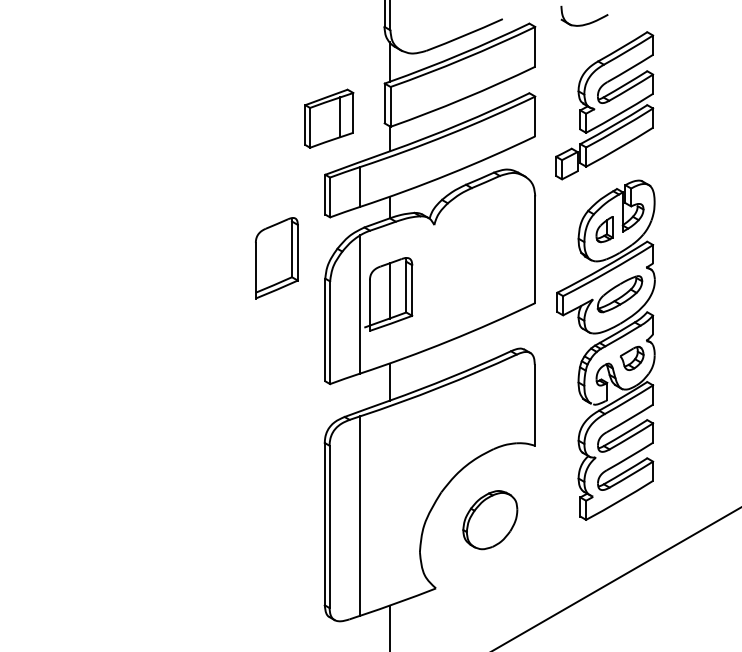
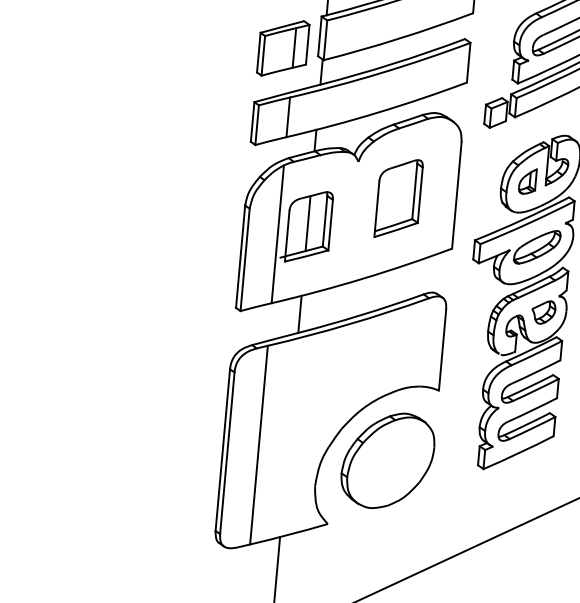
part: (329, 118) -> (283, 48), moved
part: (276, 258) -> (398, 199), moved
part: (490, 519) -> (388, 460), size x1.67

